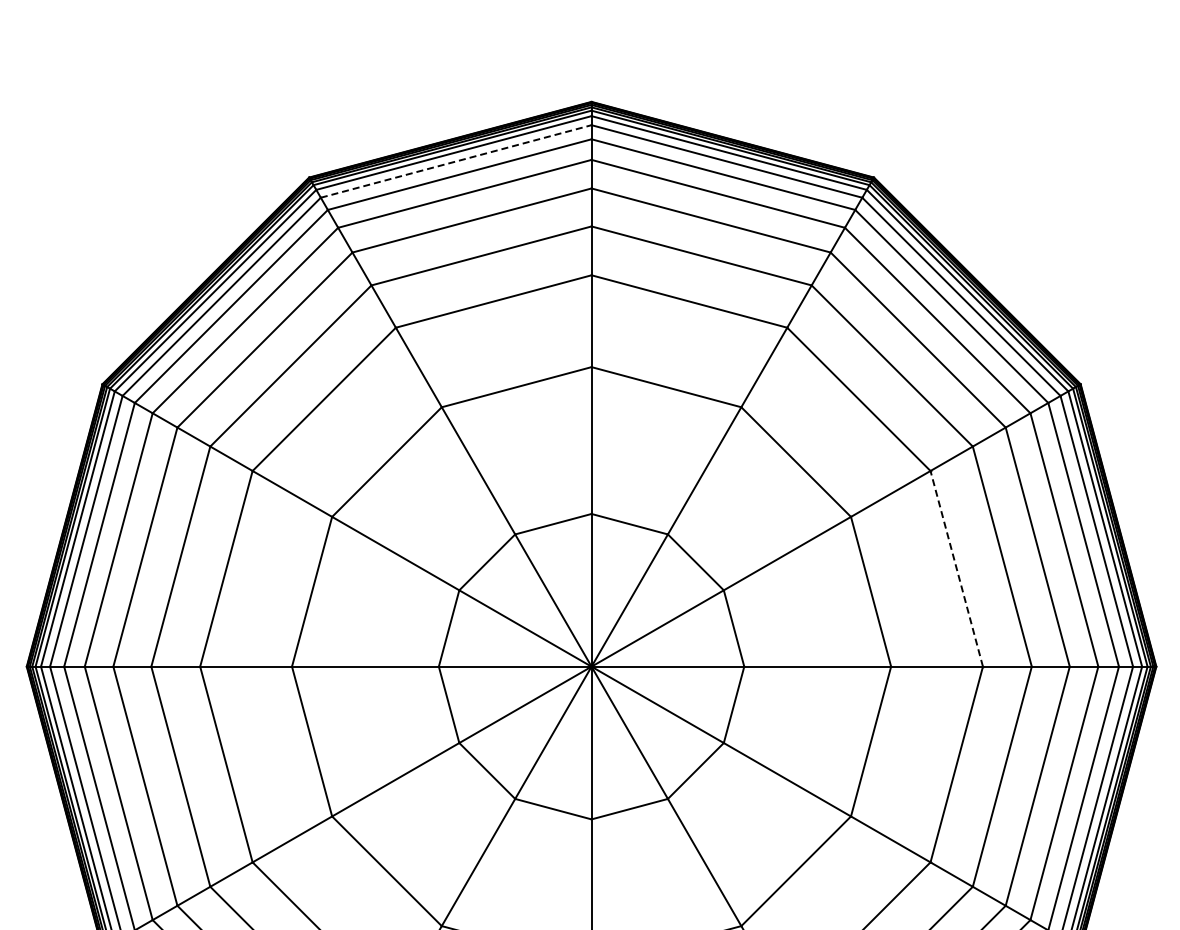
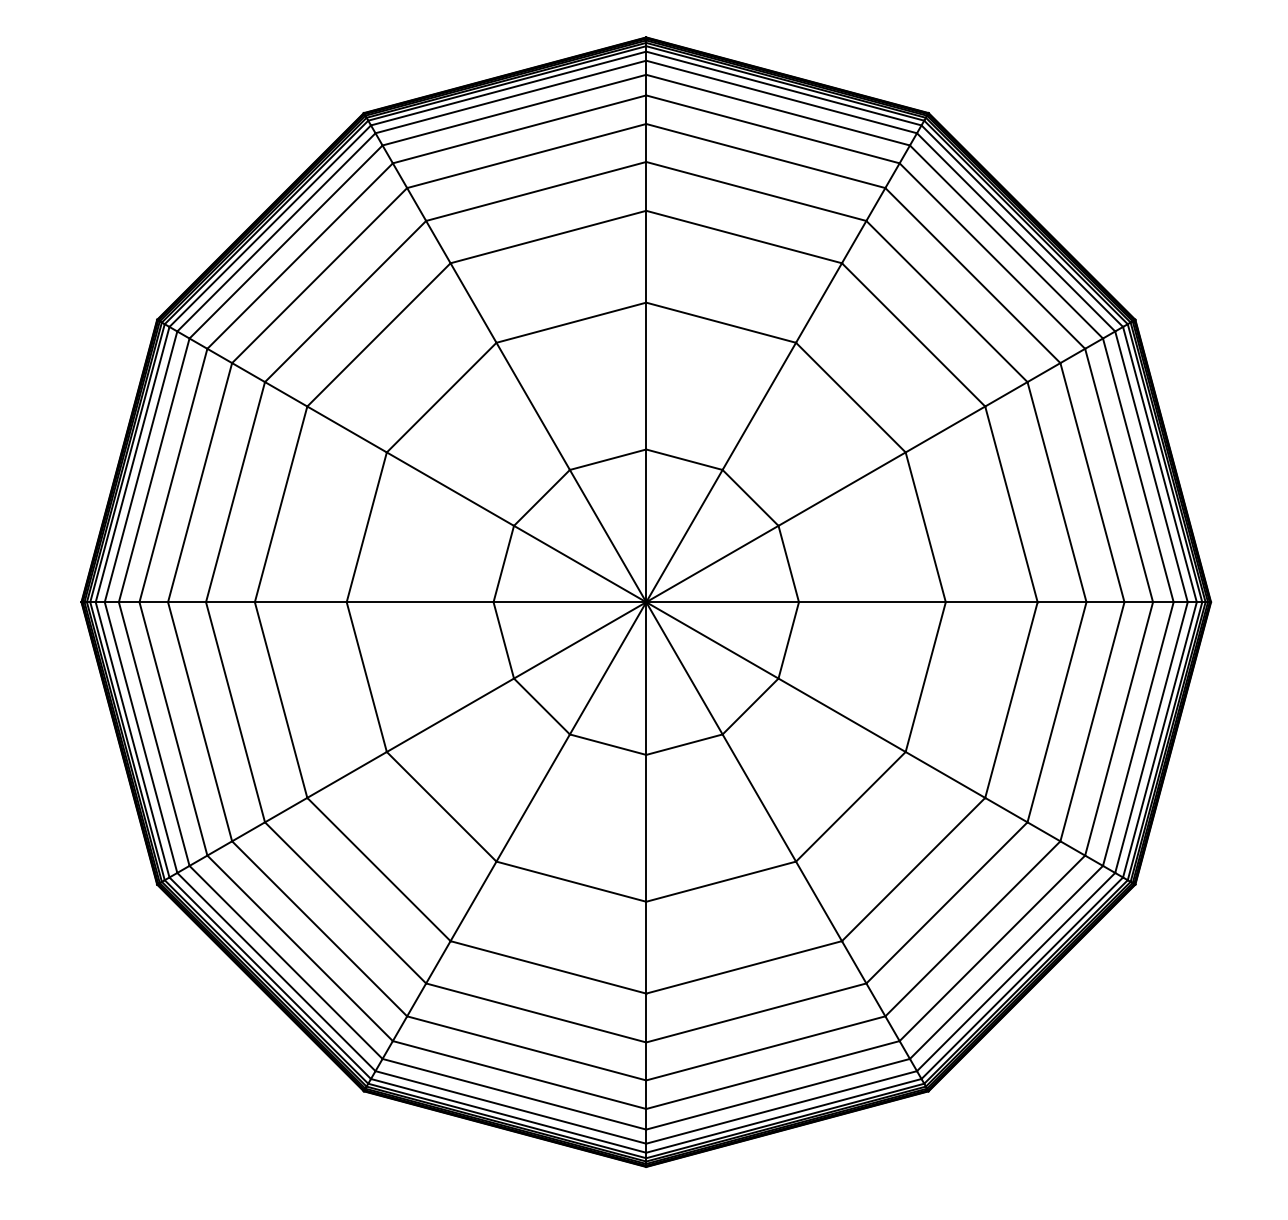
line: (456, 160) -> (511, 96), dashed -> solid
line: (956, 567) -> (1011, 503), dashed -> solid

